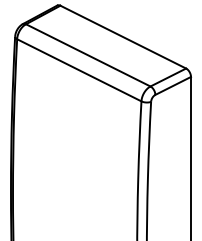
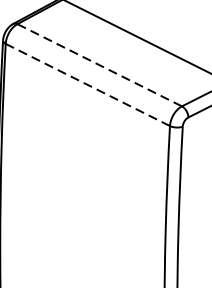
line: (88, 55) -> (100, 65), solid -> dashed
line: (78, 70) -> (86, 85), solid -> dashed

